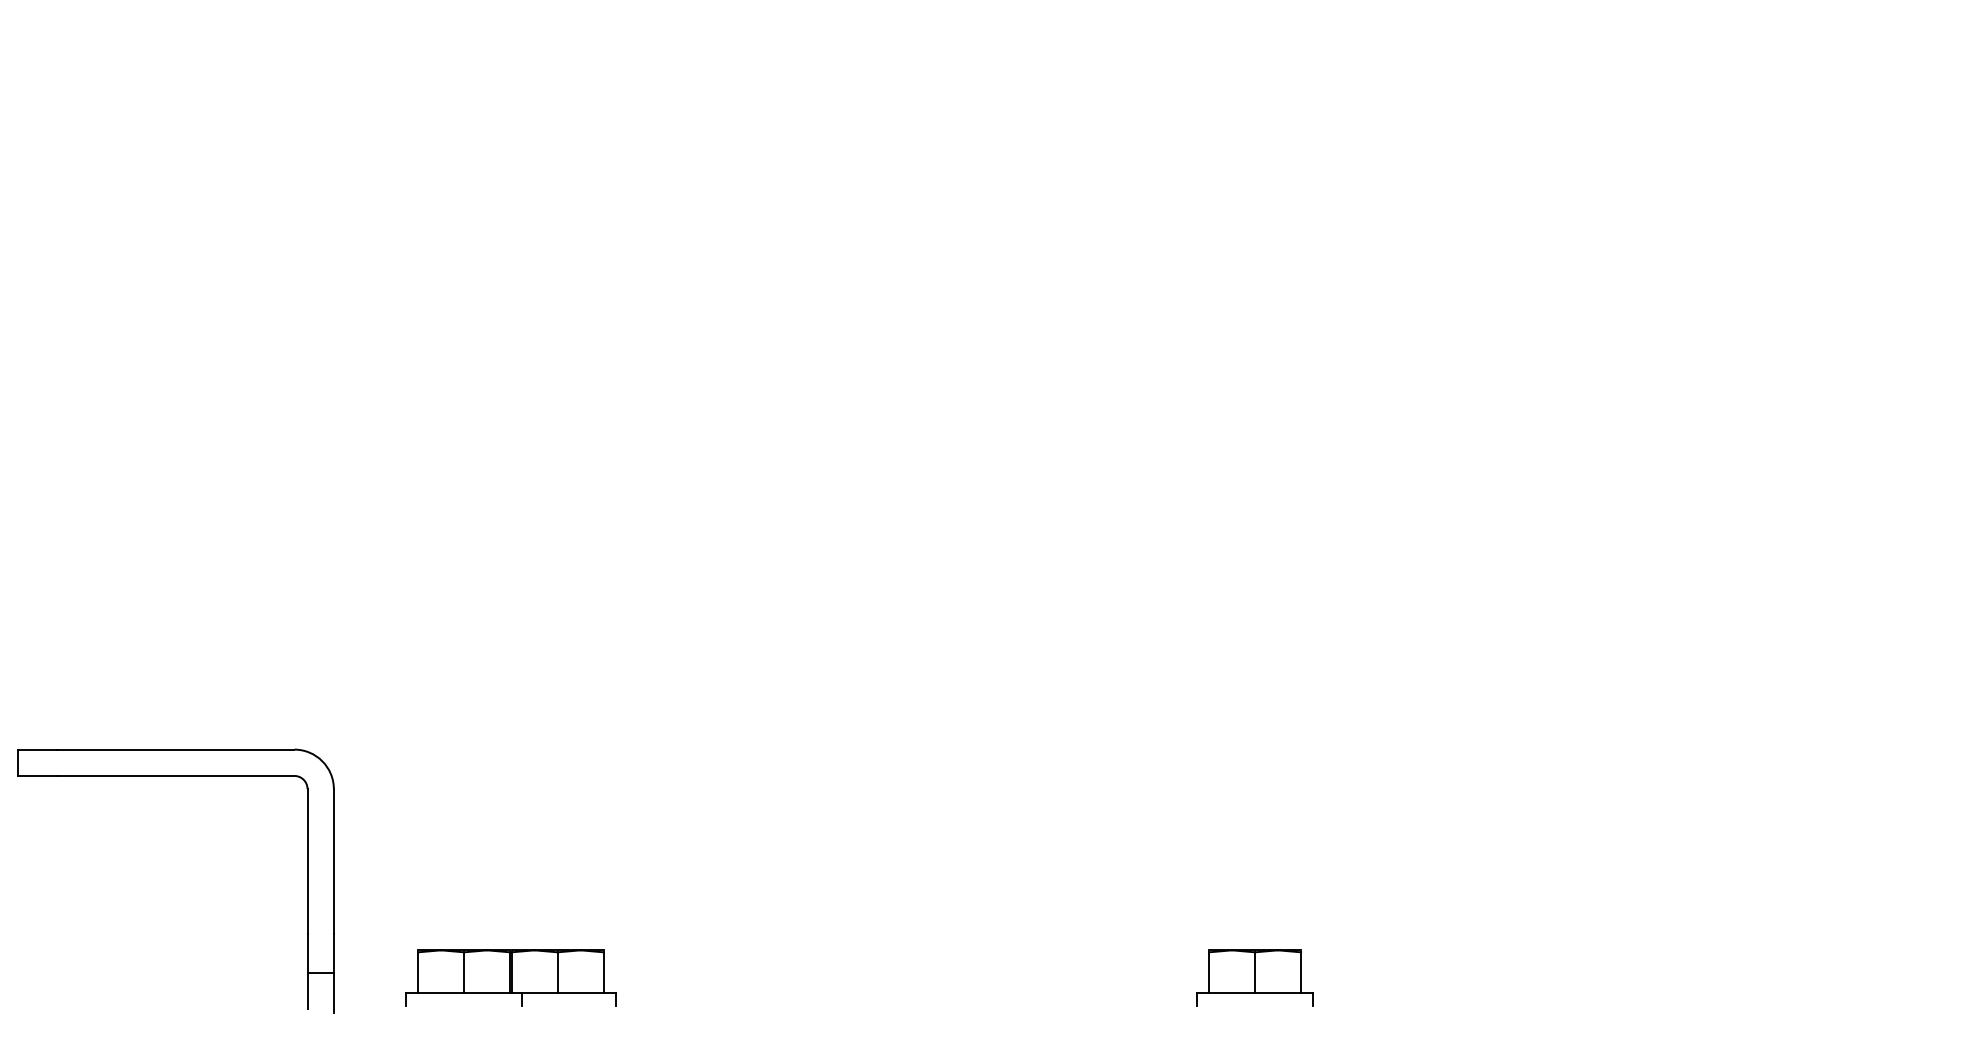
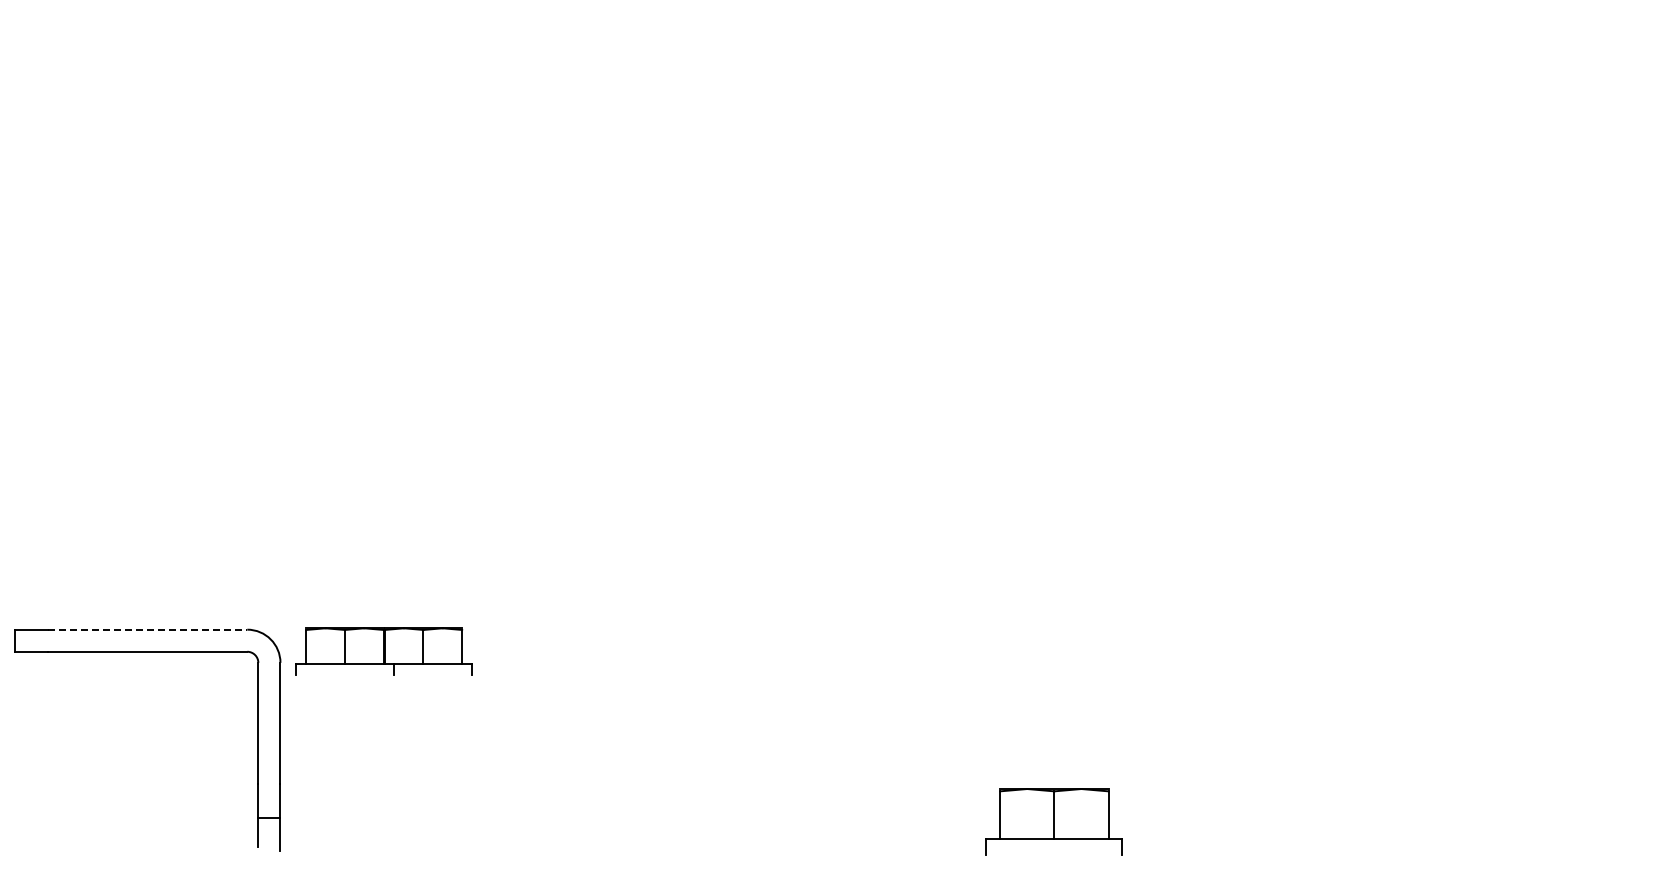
line: (175, 749) -> (147, 629), solid -> dashed
part: (510, 977) -> (383, 651), moved
part: (1255, 977) -> (1054, 821), size x1.4

